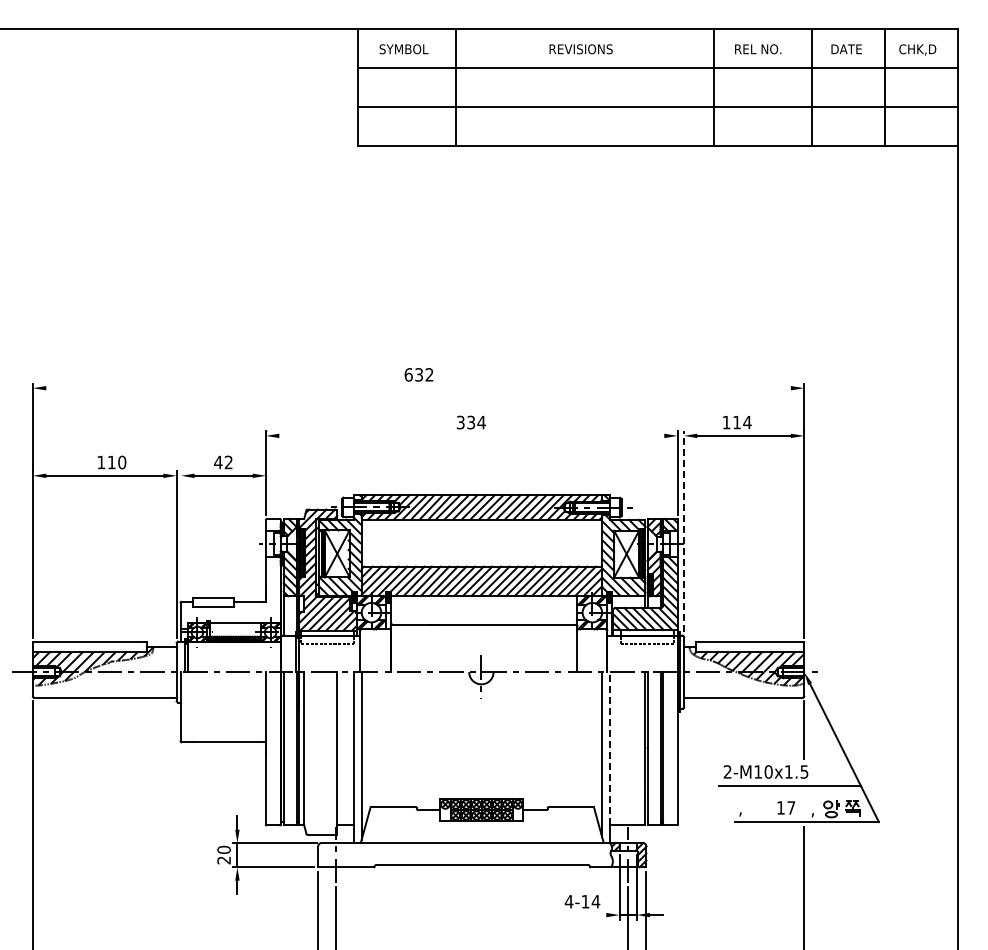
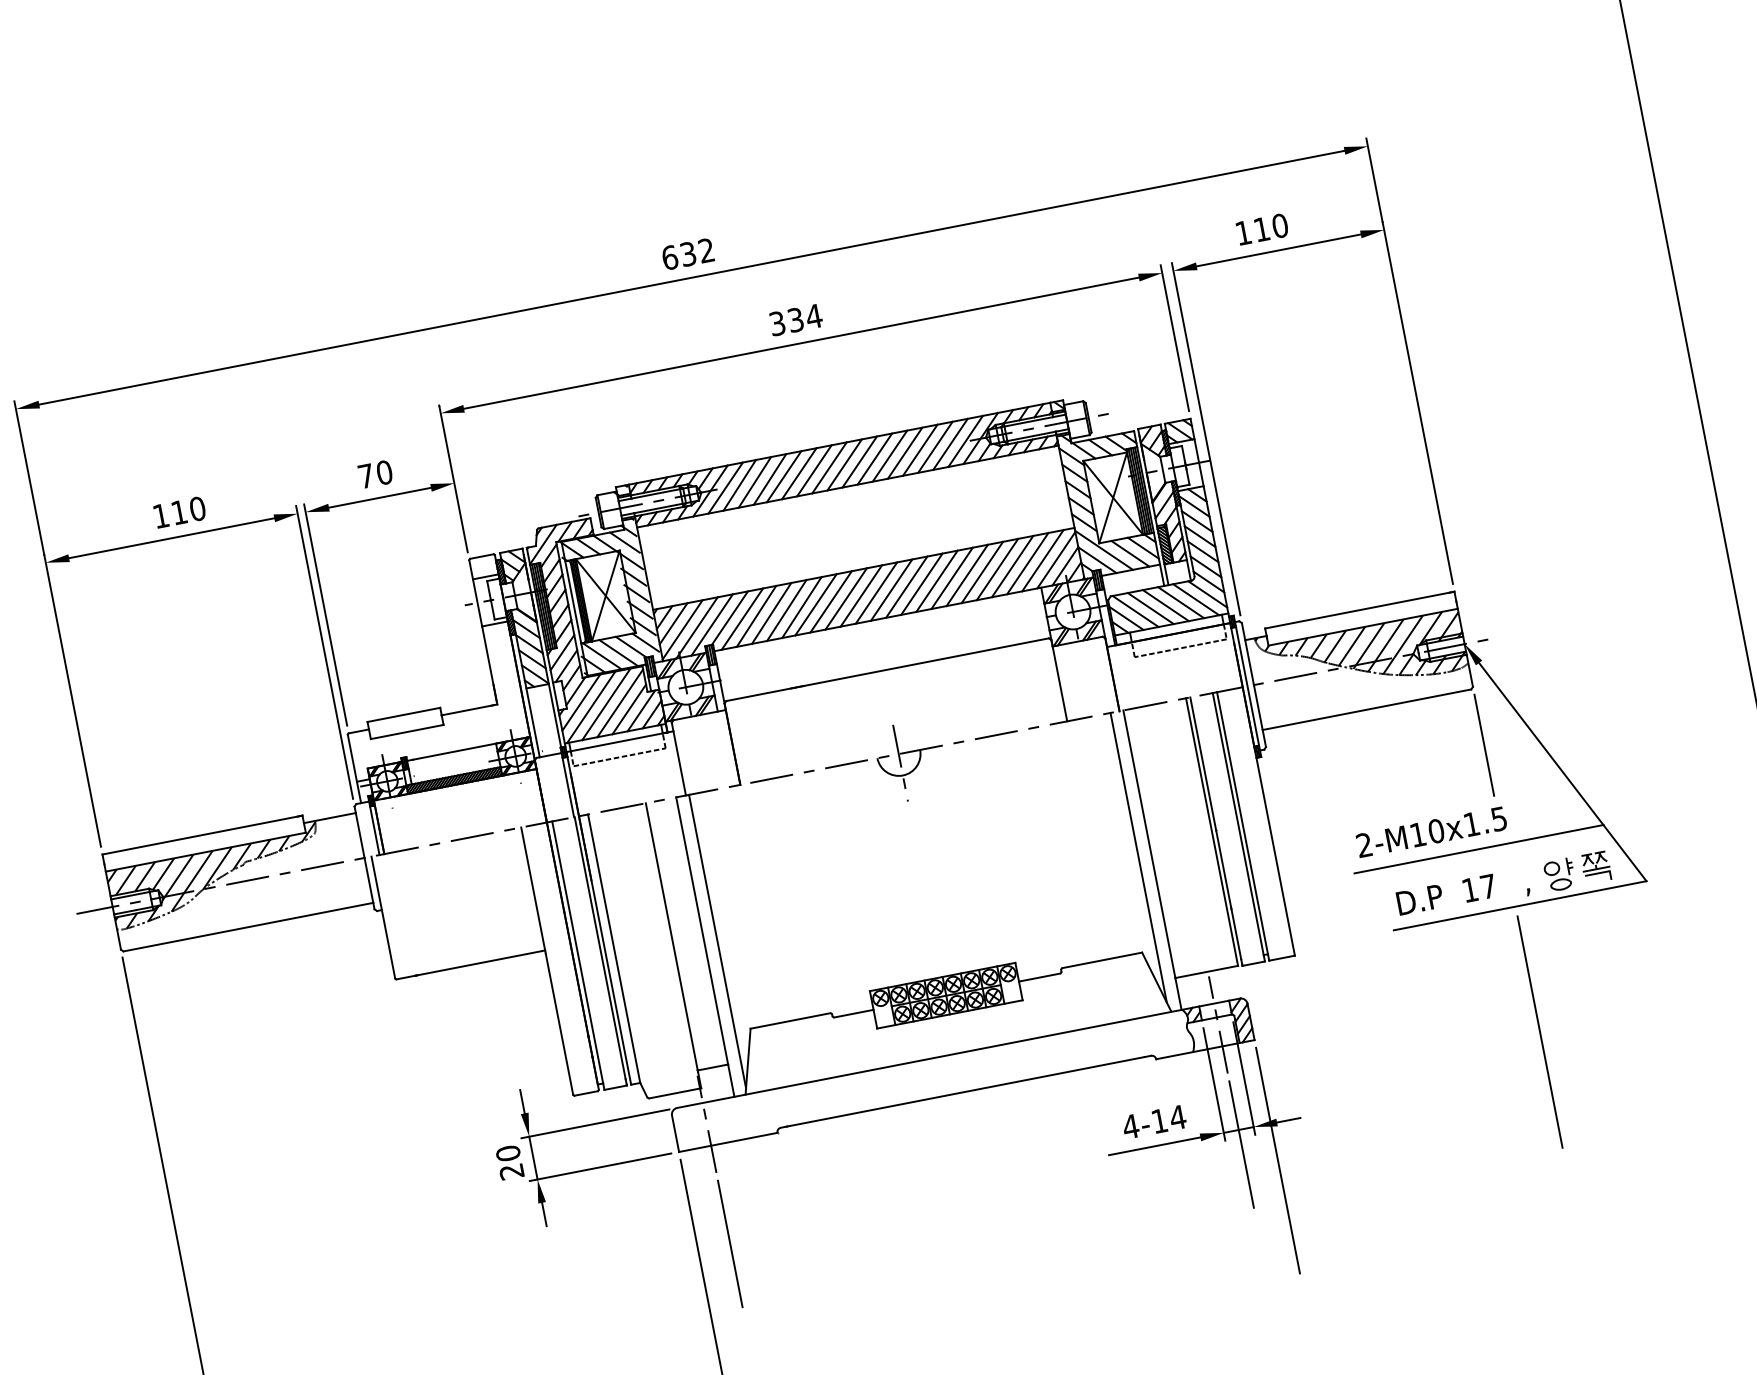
line: (418, 388) -> (691, 278), added
text: (747, 422) -> (1280, 225), 114 -> 110
line: (471, 435) -> (800, 342), added
text: (223, 462) -> (375, 474), 42 -> 70
line: (684, 531) -> (1206, 438), dashed -> solid
line: (181, 534) -> (326, 614), added
line: (609, 747) -> (1149, 842), dashed -> solid
text: (752, 808) -> (1420, 900), , -> D.P
line: (580, 915) -> (1155, 1146), added

